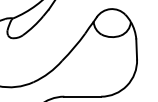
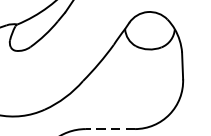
line: (82, 96) -> (110, 128), solid -> dashed

